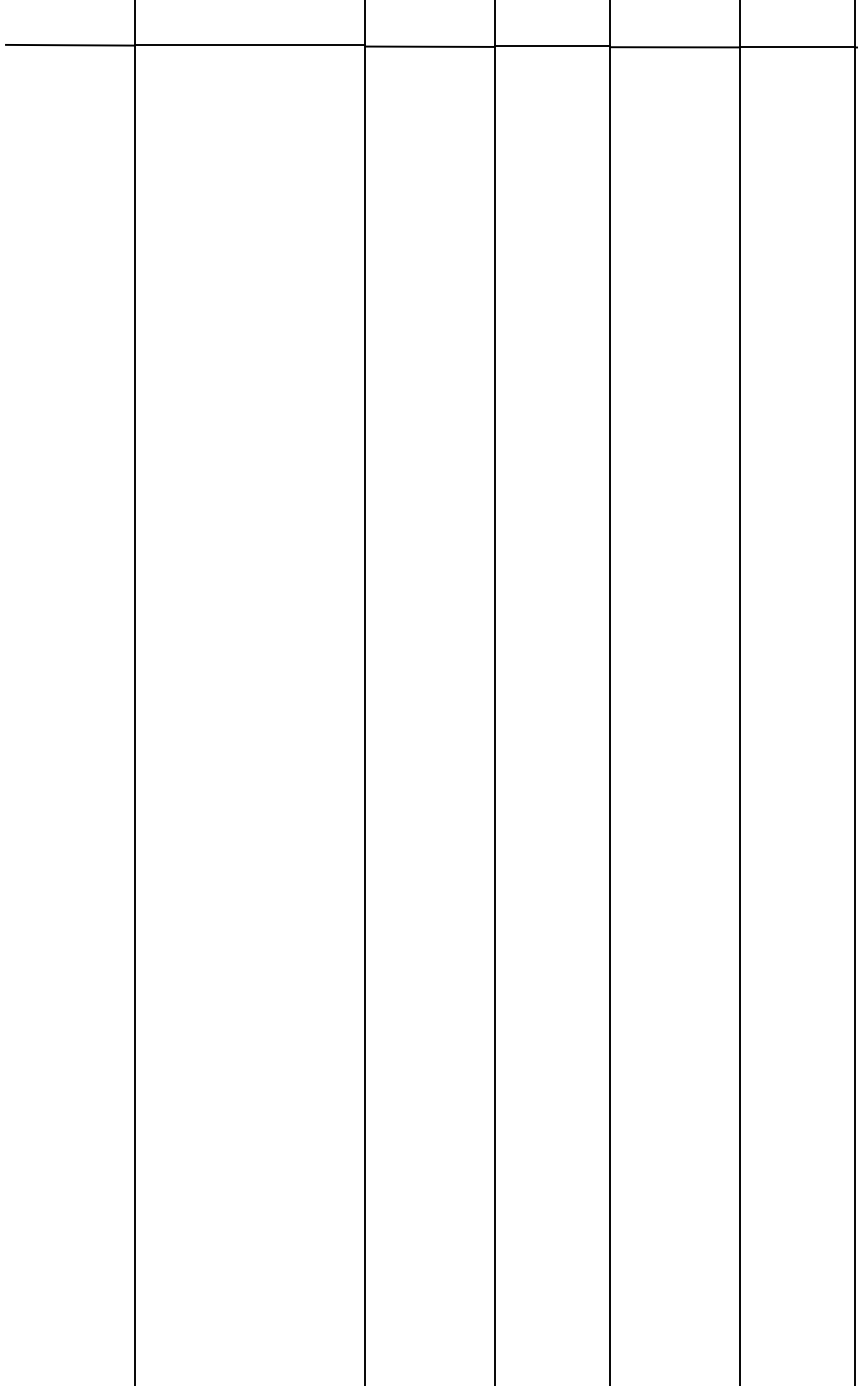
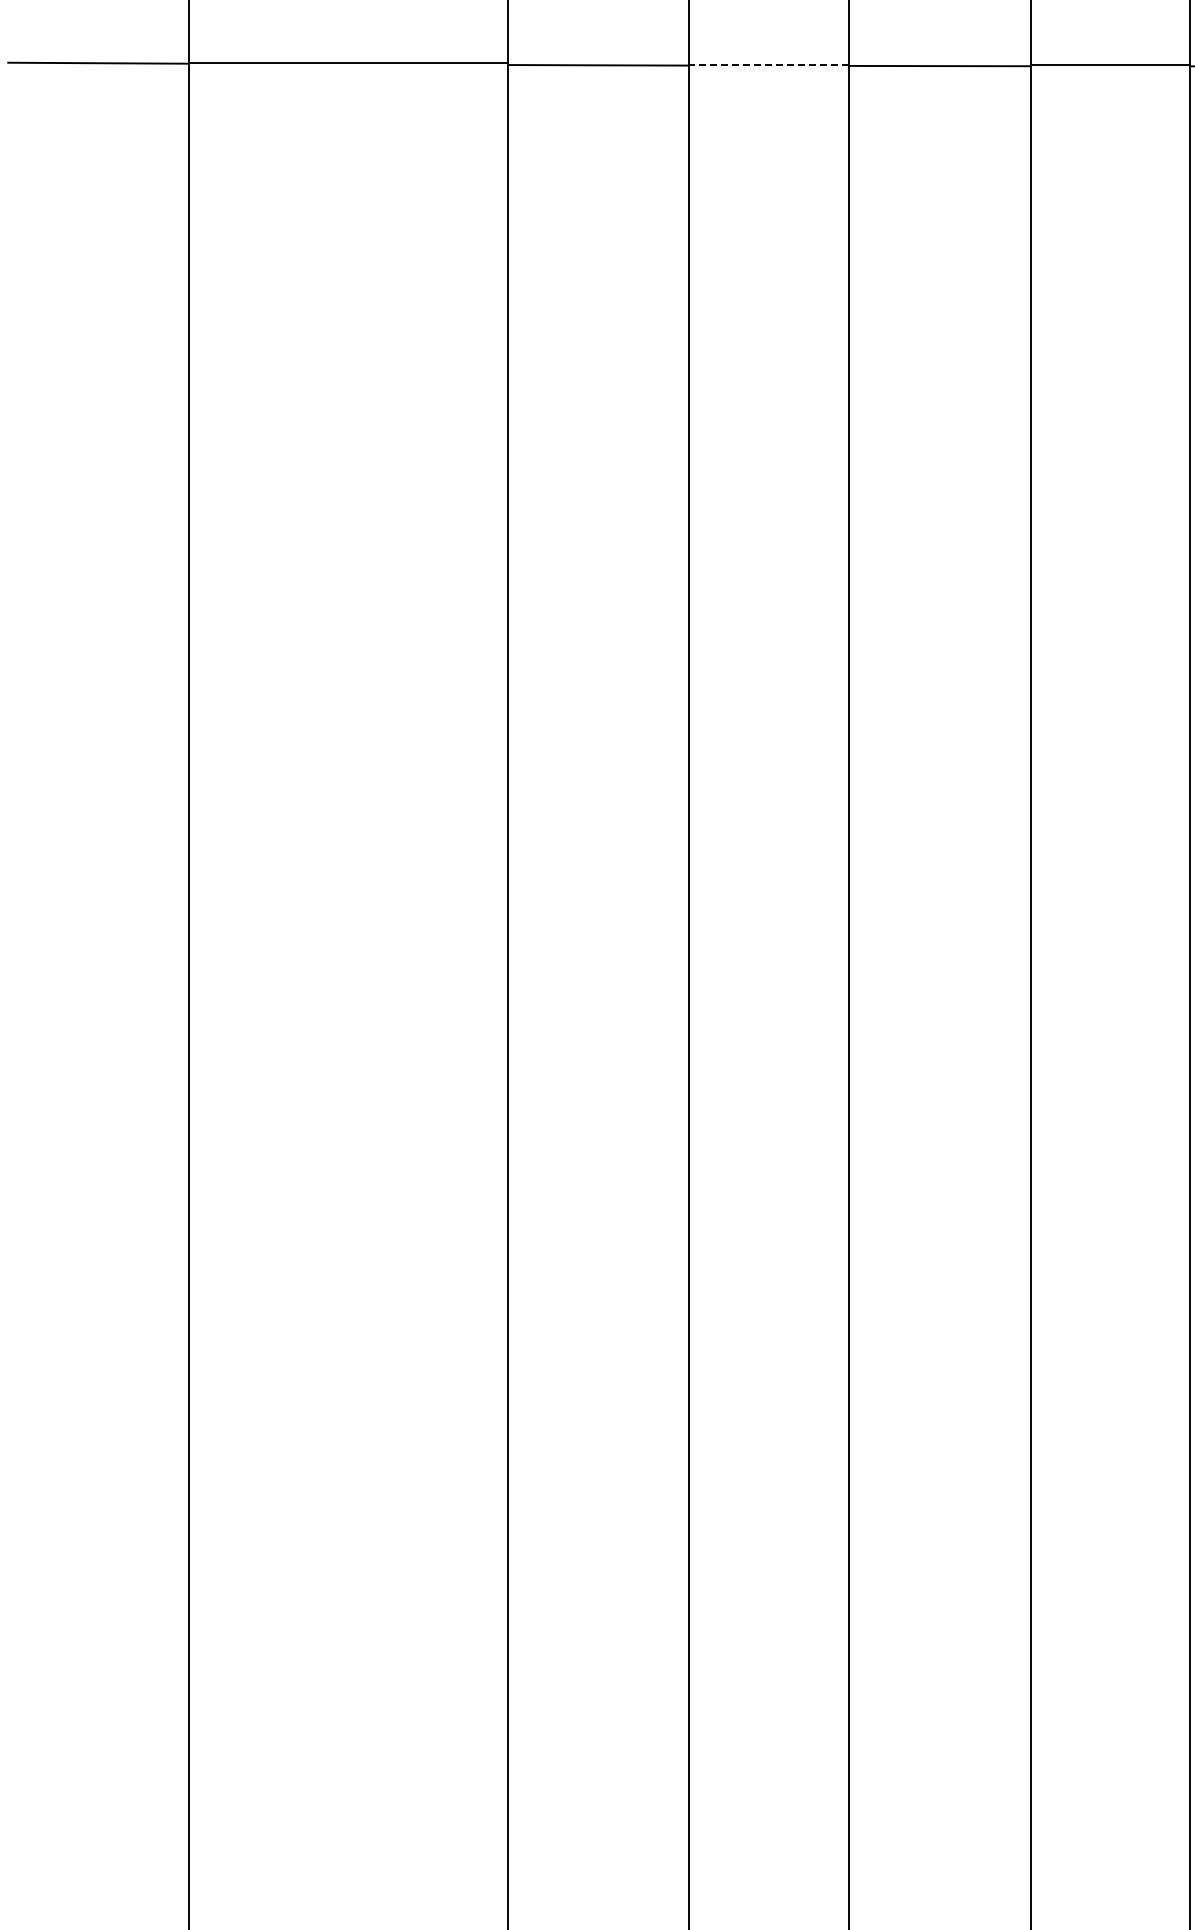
line: (552, 46) -> (769, 64), solid -> dashed

